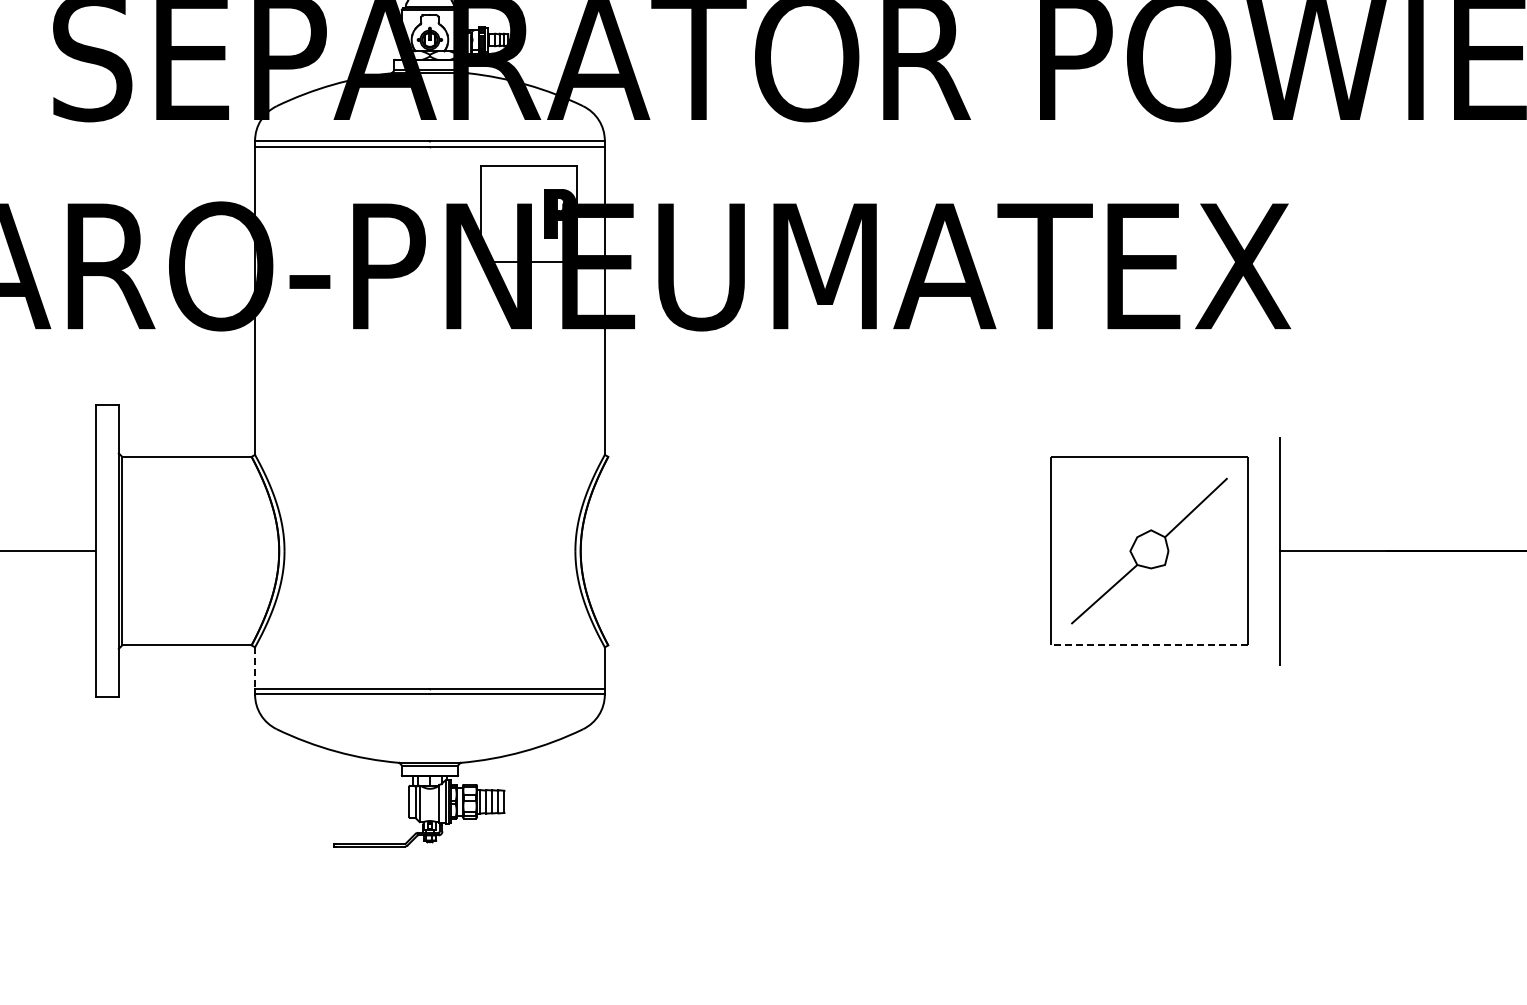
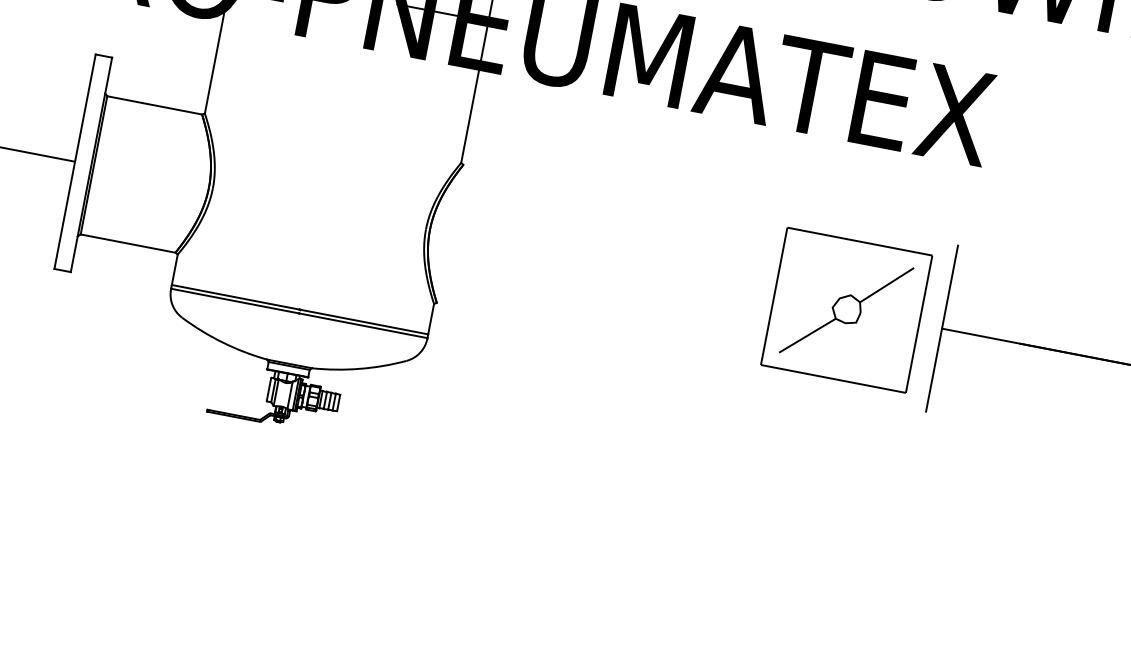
line: (1149, 644) -> (833, 378), dashed -> solid
line: (255, 668) -> (175, 270), dashed -> solid

